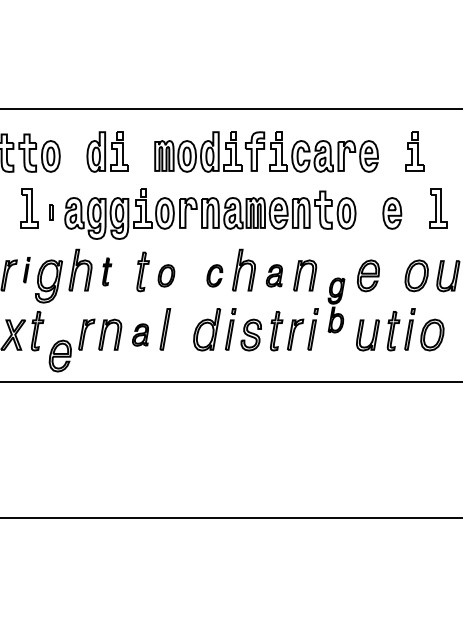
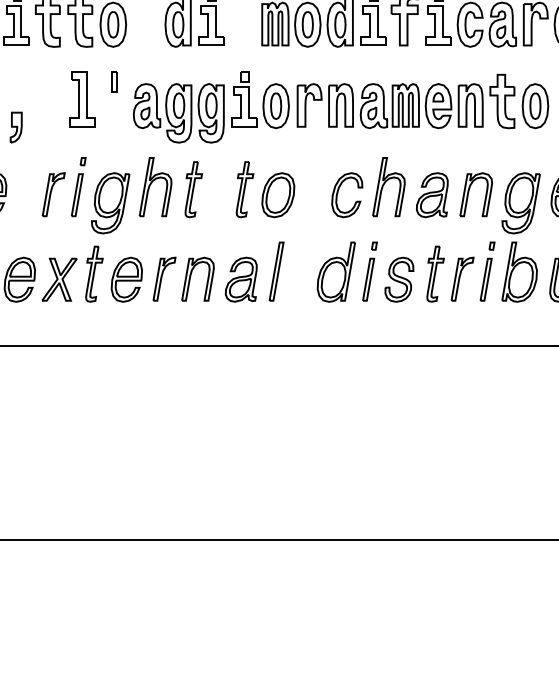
part: (51, 212) -> (114, 81), moved
part: (26, 269) -> (78, 186), size x1.67
part: (106, 271) -> (192, 188), size x1.43
part: (166, 275) -> (278, 194), size x1.43
part: (214, 275) -> (346, 194), size x1.43
part: (274, 275) -> (432, 194), size x1.43
part: (336, 305) -> (521, 237), size x1.67
part: (140, 334) -> (241, 278), size x1.43
part: (59, 355) -> (125, 278), moved

